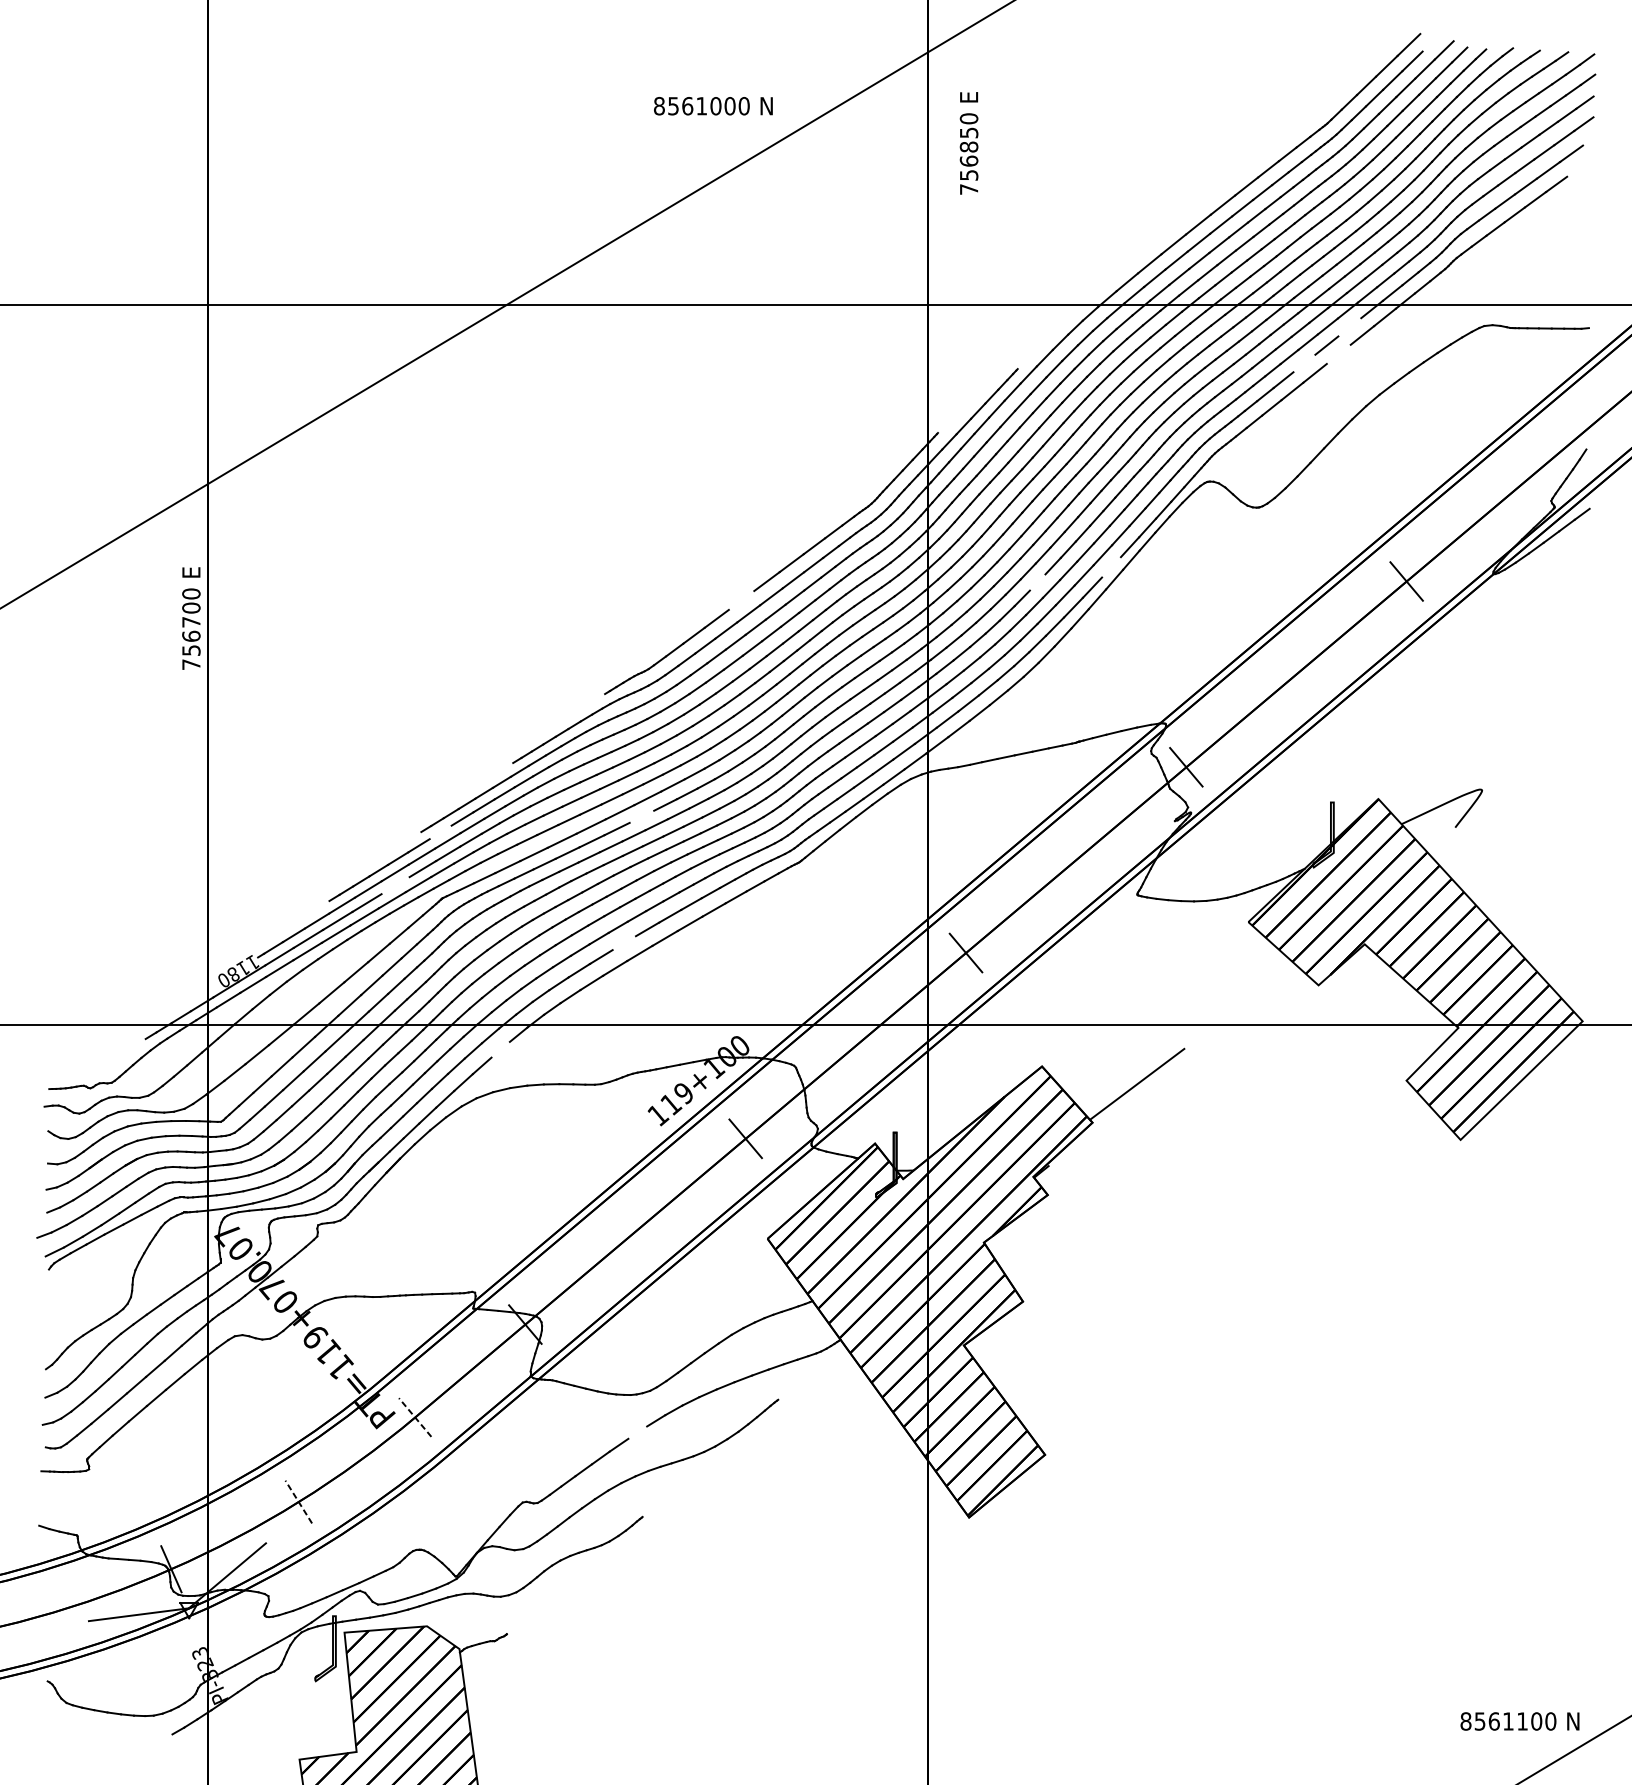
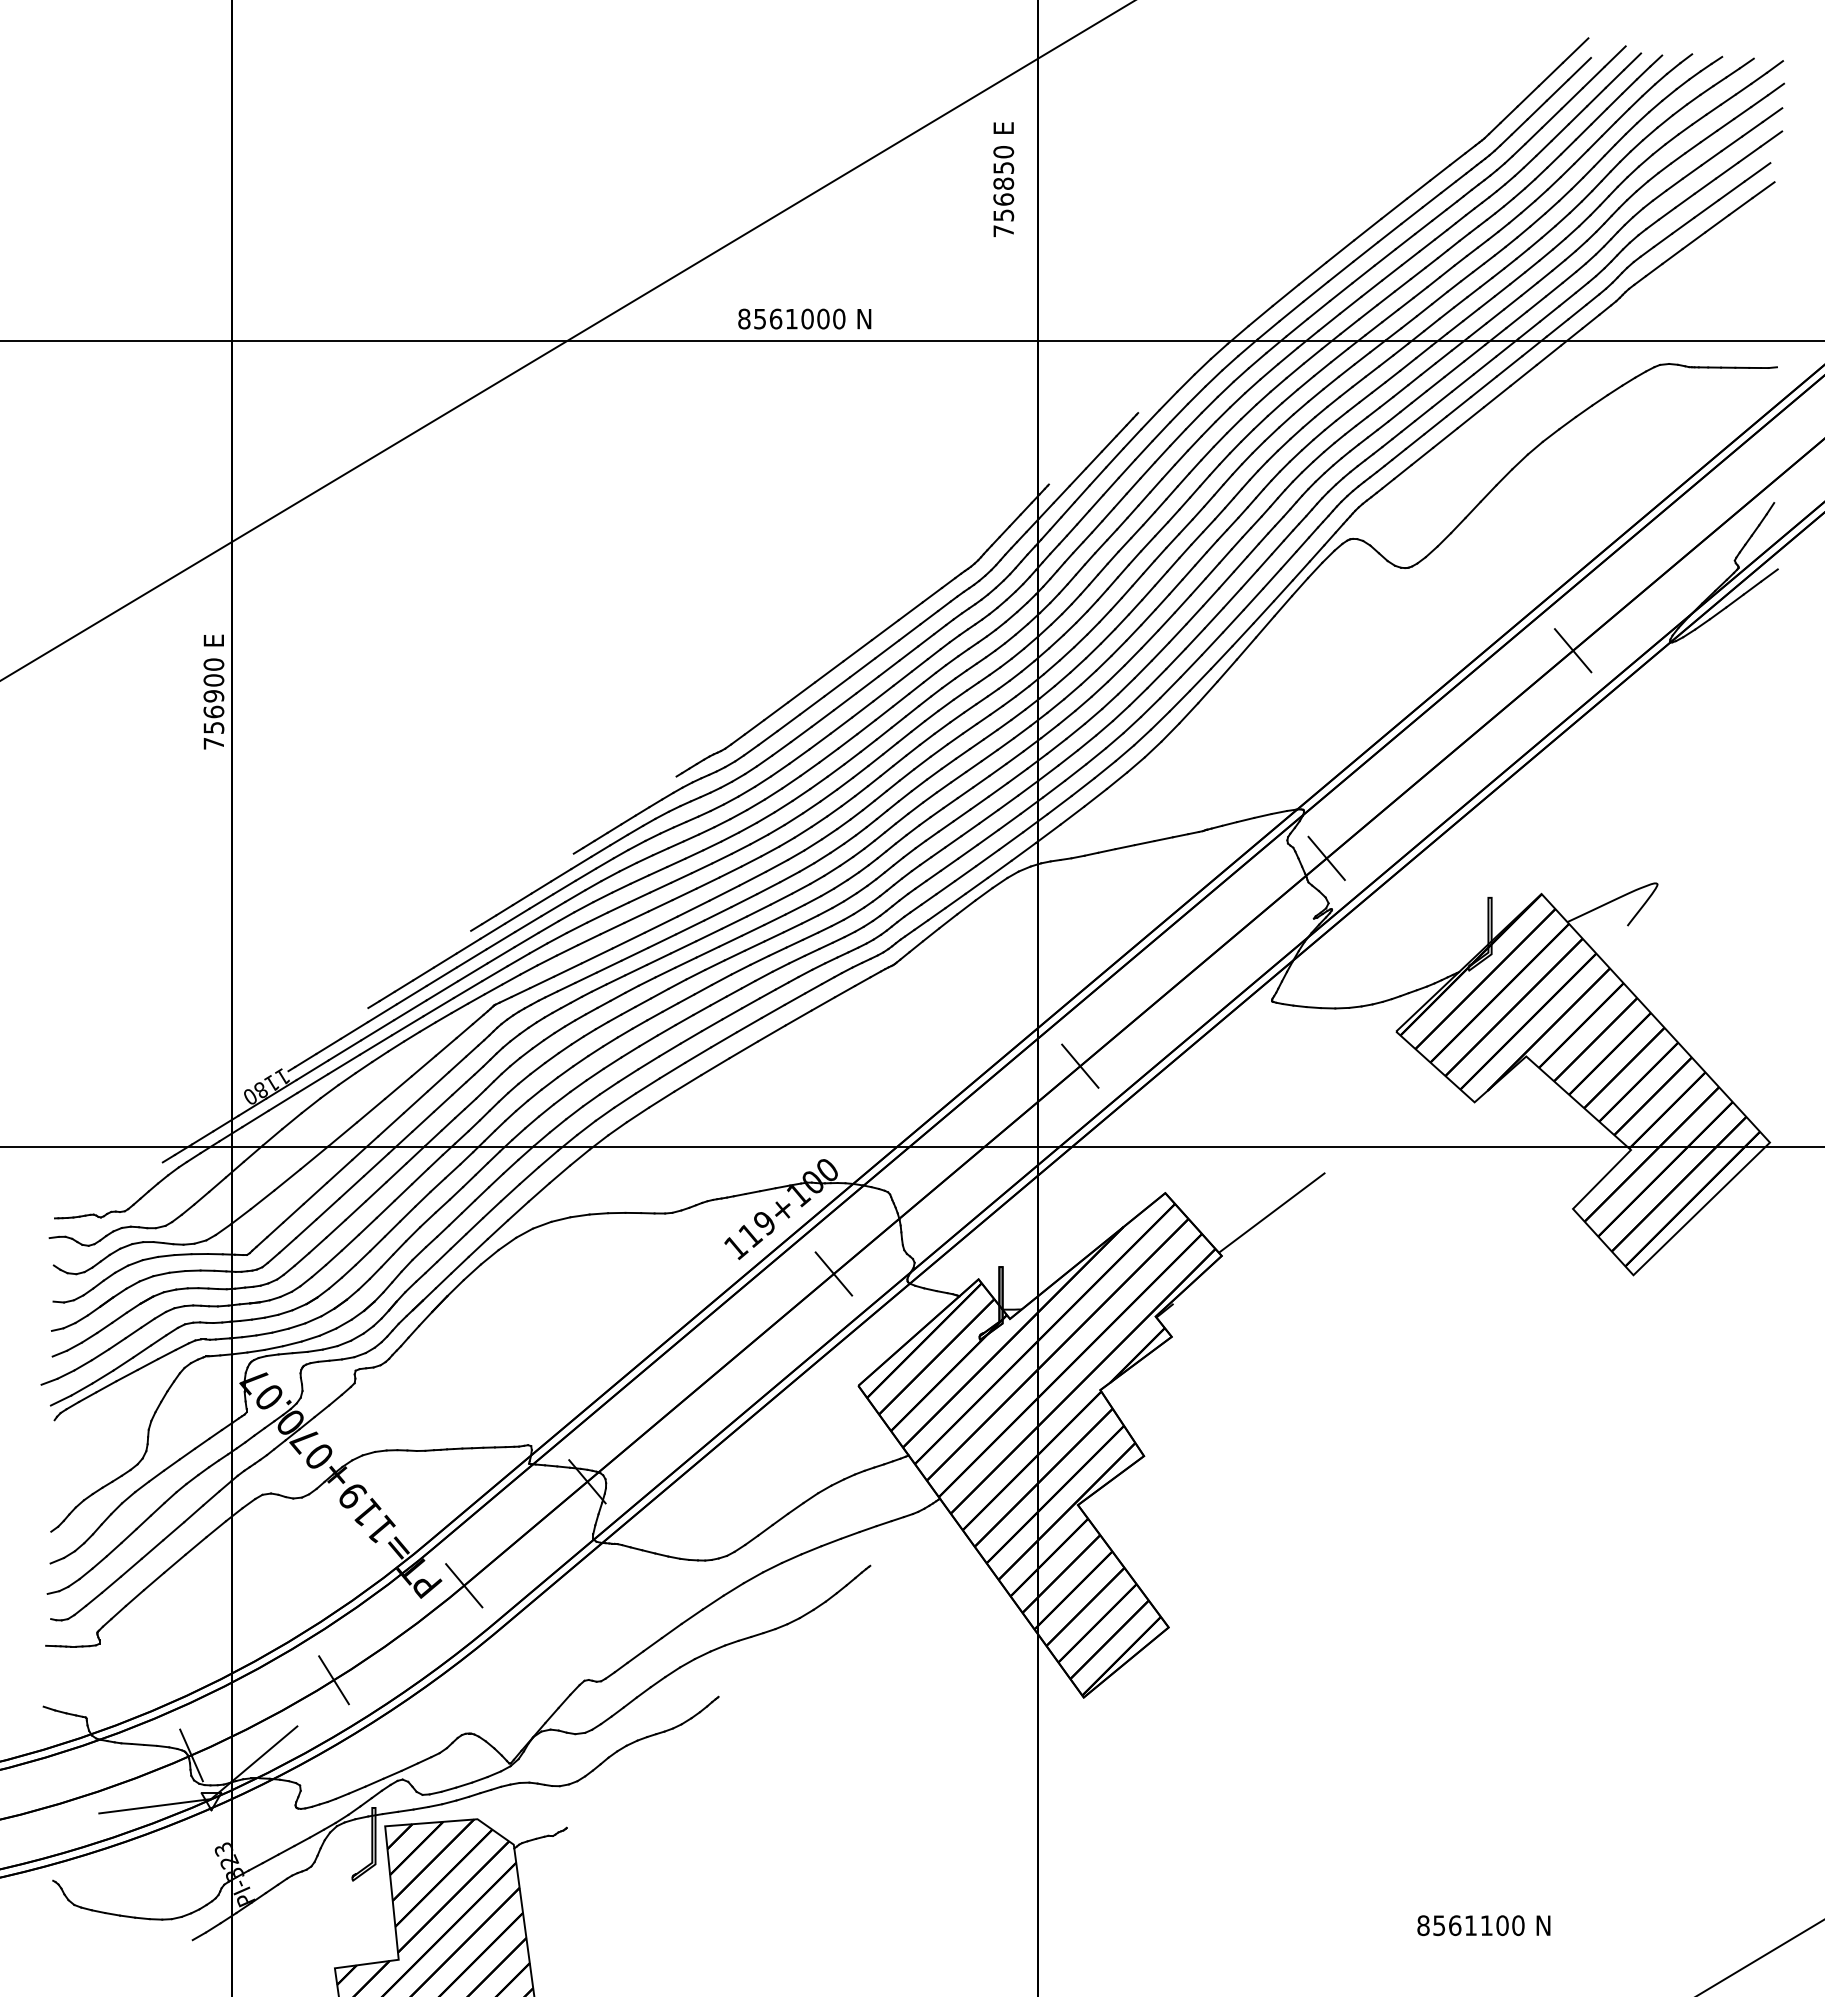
text: (713, 105) -> (804, 318), moved
text: (968, 143) -> (1003, 179), moved
line: (1576, 170) -> (1763, 190), added
line: (1349, 327) -> (1509, 366), added
line: (1338, 354) -> (1496, 396), added
line: (1304, 363) -> (1458, 406), added
line: (1111, 567) -> (1242, 634), added
line: (1037, 582) -> (1160, 651), added
line: (741, 600) -> (829, 671), added
text: (191, 622) -> (213, 696), 756700 -> 756900
line: (641, 816) -> (717, 913), added
line: (440, 831) -> (492, 930), added
line: (395, 885) -> (442, 990), added
line: (624, 942) -> (698, 1054), added
line: (500, 1049) -> (559, 1174), added
line: (414, 1417) -> (463, 1585), dashed -> solid
line: (637, 1432) -> (712, 1602), added
line: (298, 1501) -> (333, 1679), dashed -> solid
text: (1519, 1721) -> (1483, 1925), moved

